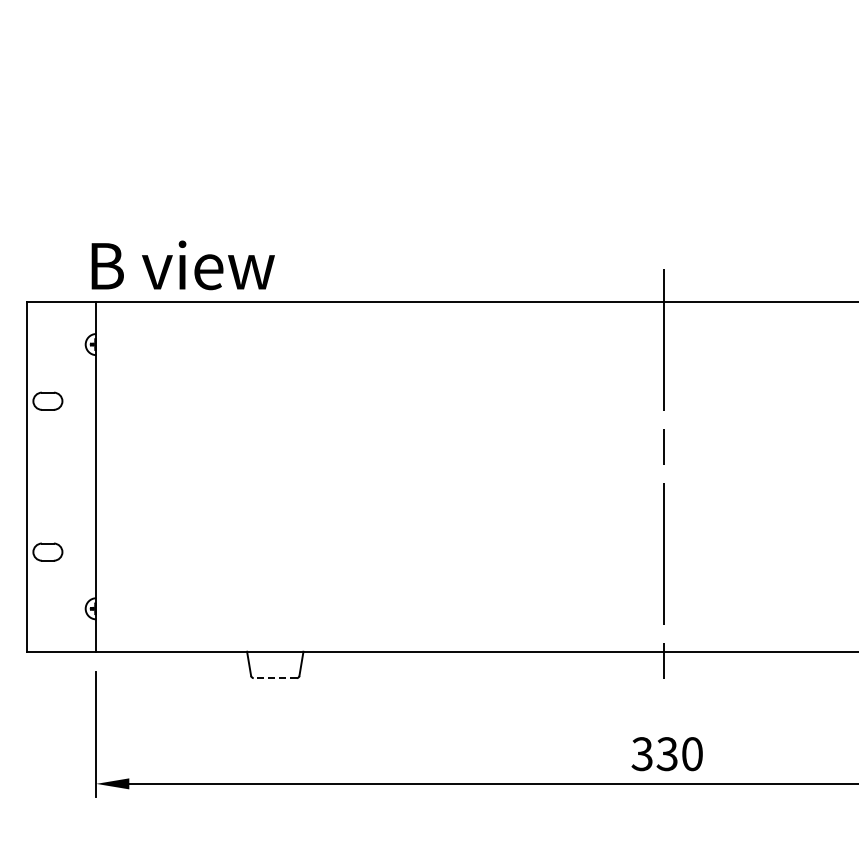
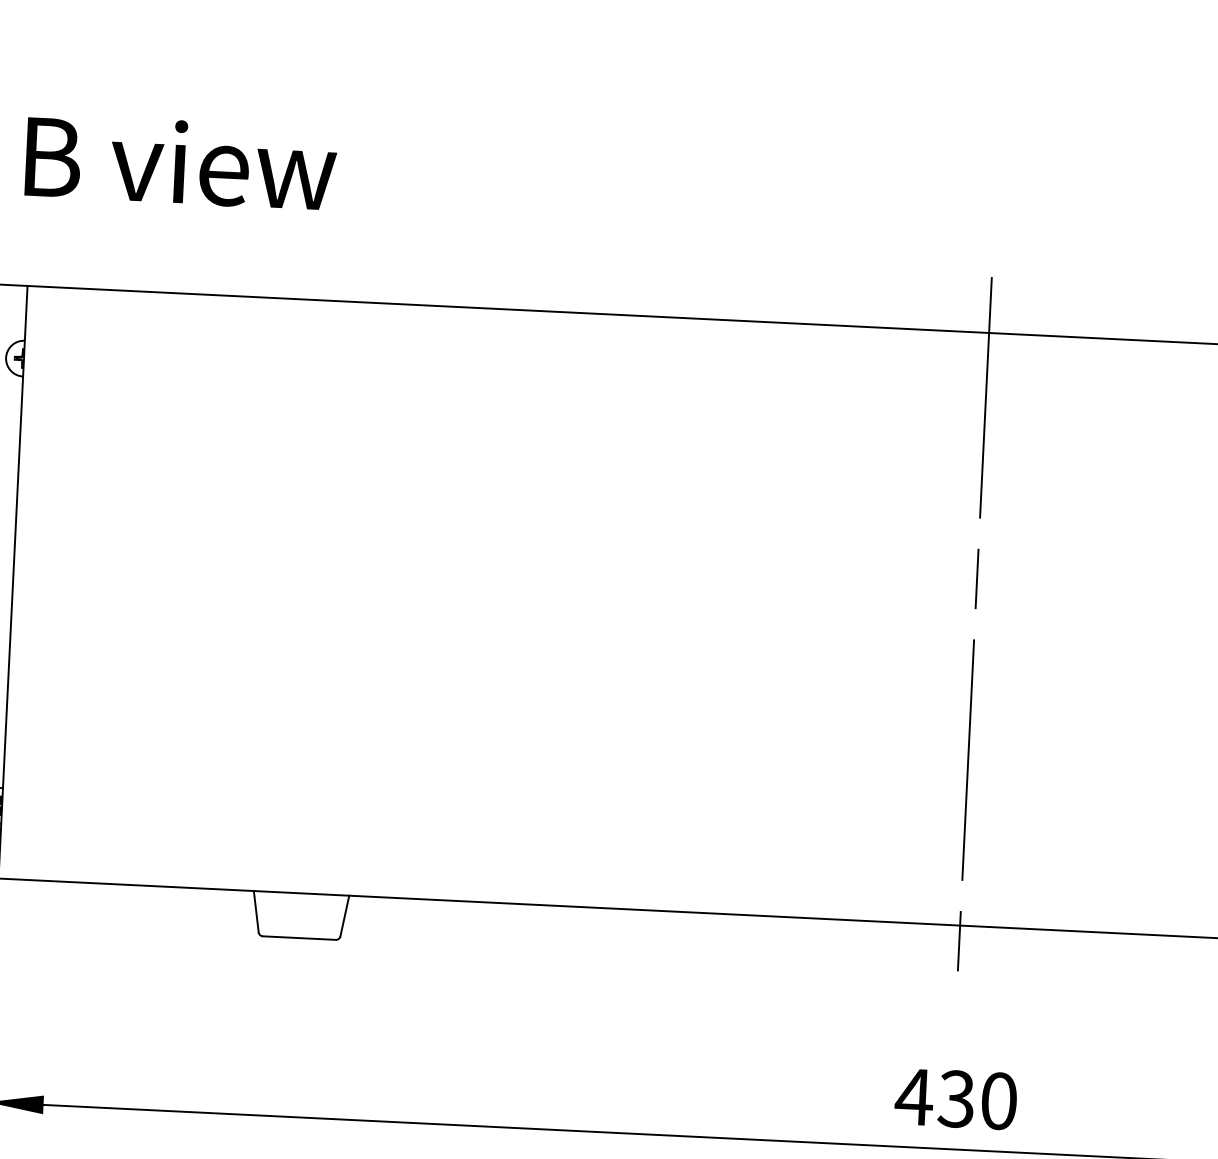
text: (182, 265) -> (179, 162), moved
line: (275, 678) -> (299, 938), dashed -> solid
text: (642, 754) -> (914, 1097), 330 -> 430

